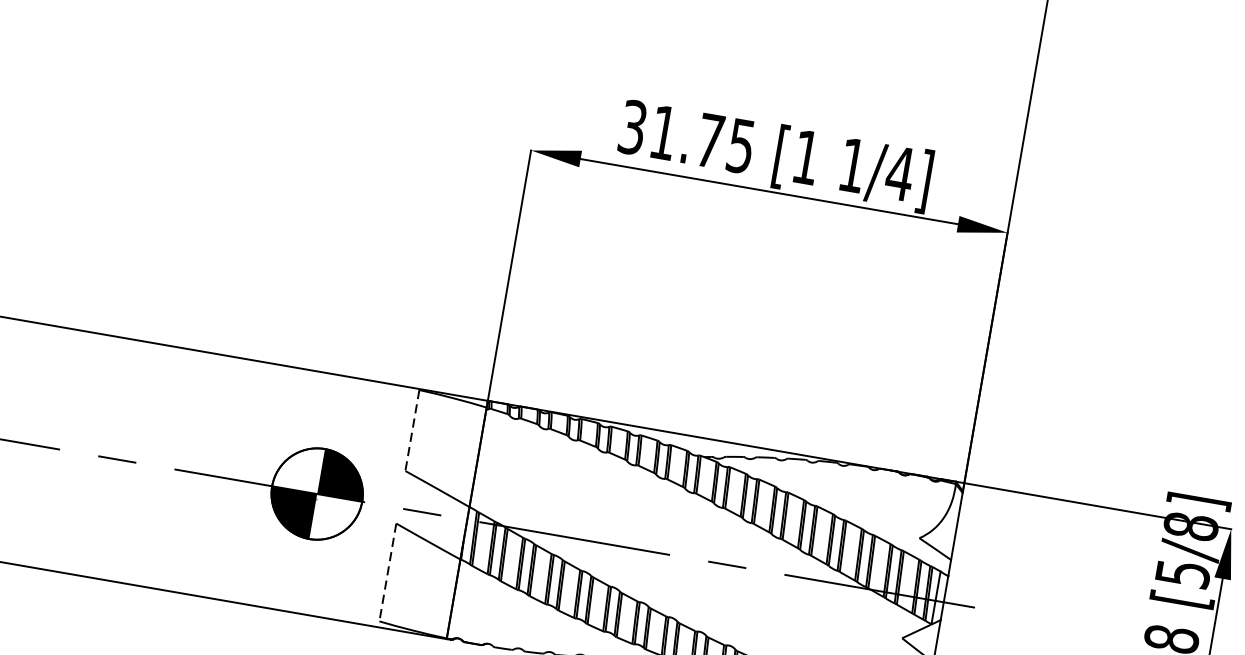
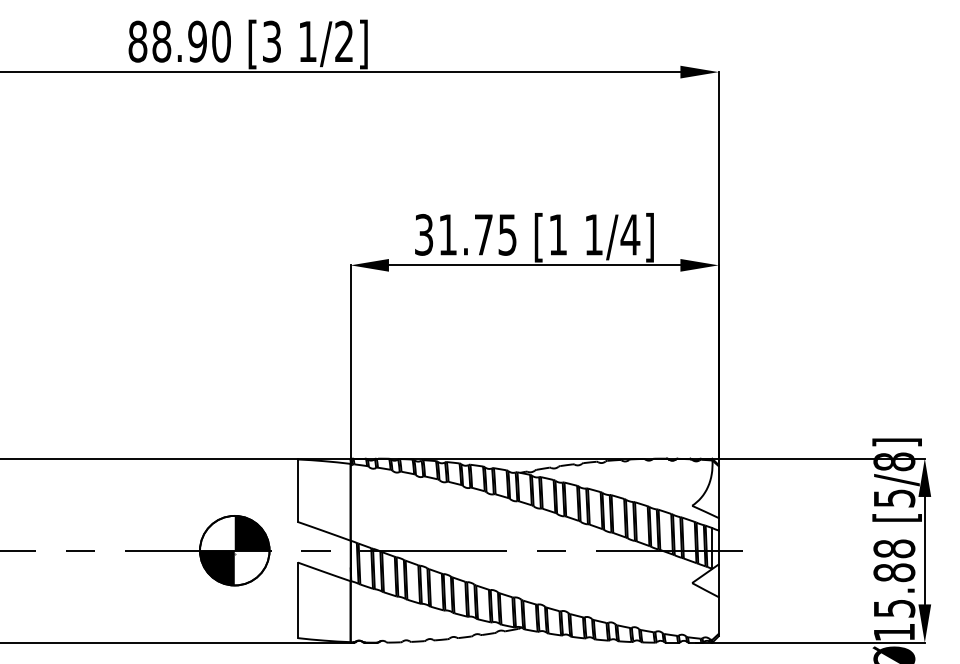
line: (411, 431) -> (297, 491), dashed -> solid
line: (387, 572) -> (297, 600), dashed -> solid

